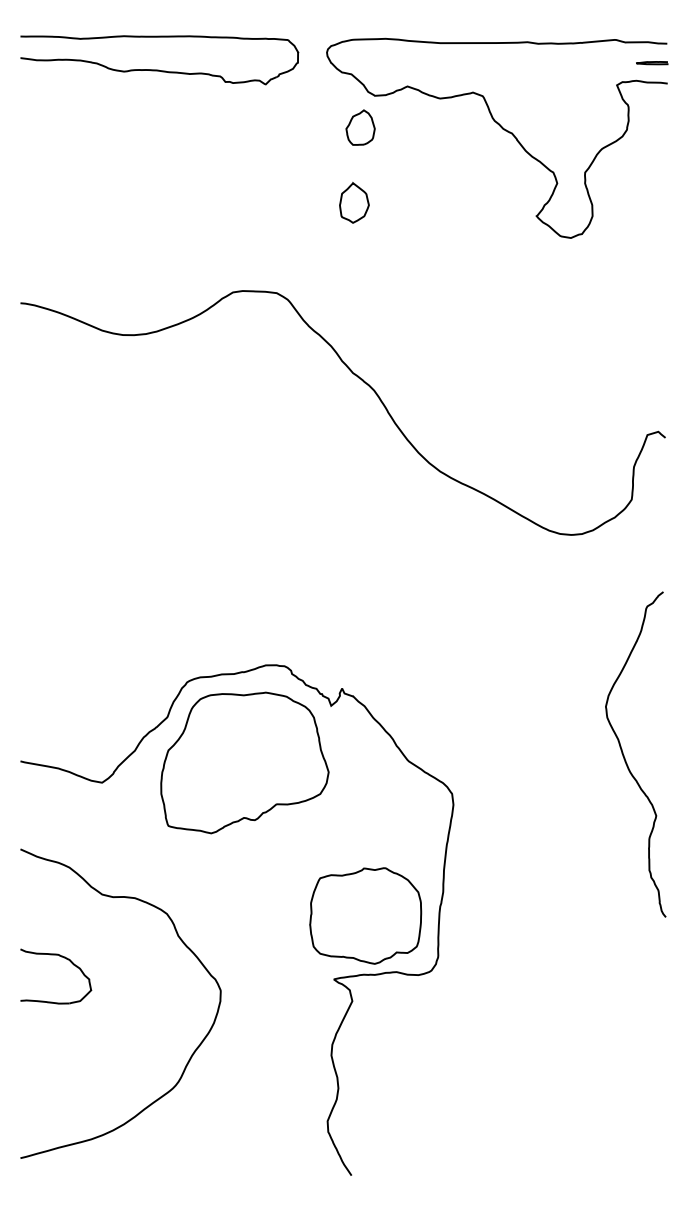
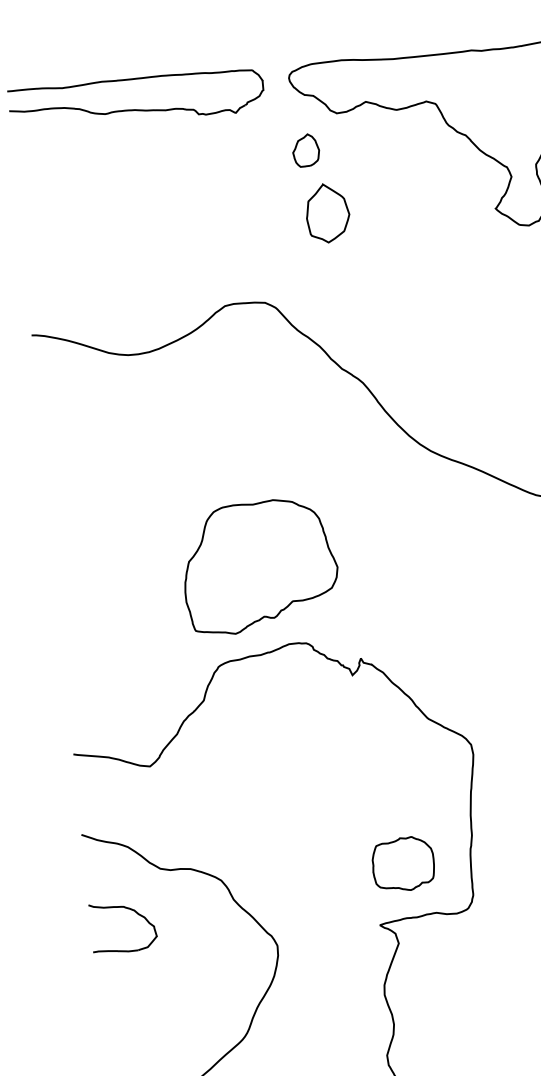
part: (360, 127) -> (305, 150), moved
part: (354, 202) -> (327, 212), size x1.6
part: (244, 762) -> (259, 565), moved
part: (365, 915) -> (403, 863), size x0.6
part: (61, 957) -> (126, 909), moved

